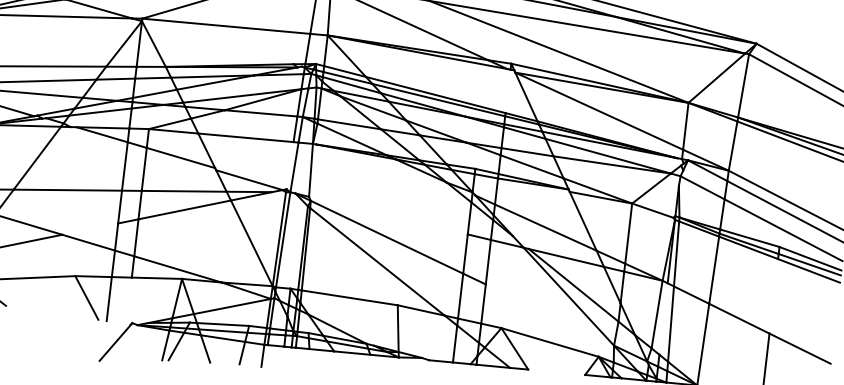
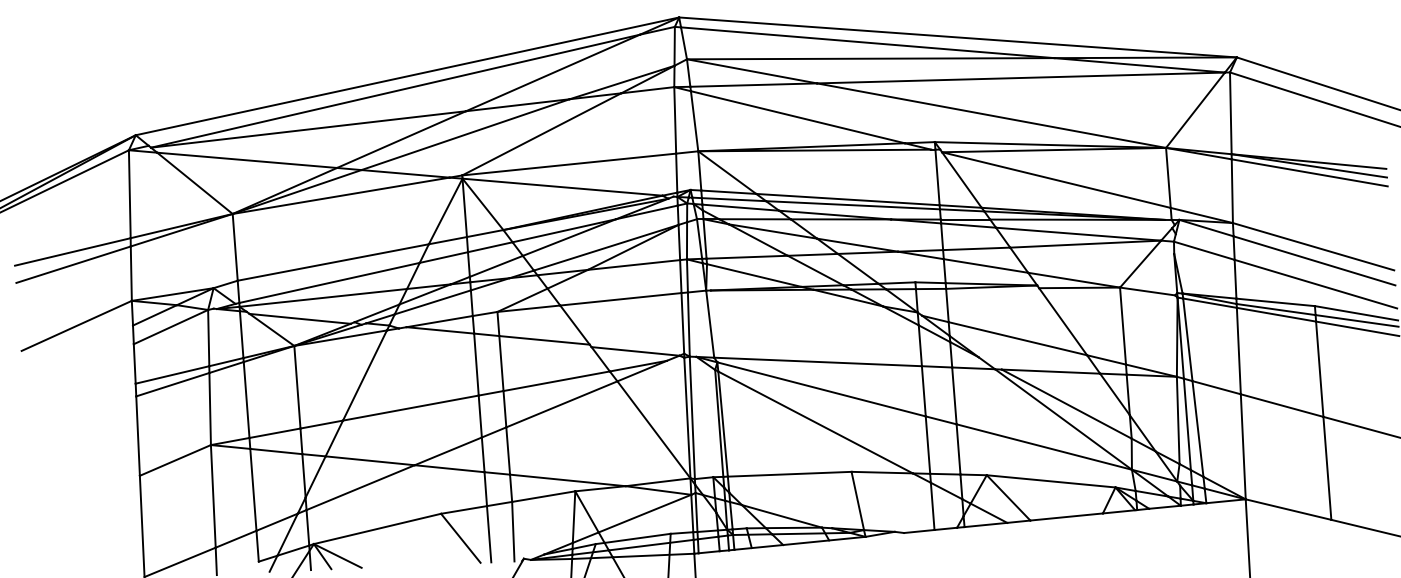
line: (217, 42) -> (562, 186), added
line: (508, 91) -> (937, 177), added
line: (289, 165) -> (682, 323), added
line: (388, 215) -> (817, 361), added
line: (89, 229) -> (447, 451), added
line: (773, 295) -> (1319, 368), added
line: (128, 300) -> (513, 531), added
line: (549, 314) -> (1043, 446), added
line: (662, 318) -> (1186, 424), added
line: (556, 371) -> (1066, 516), added

